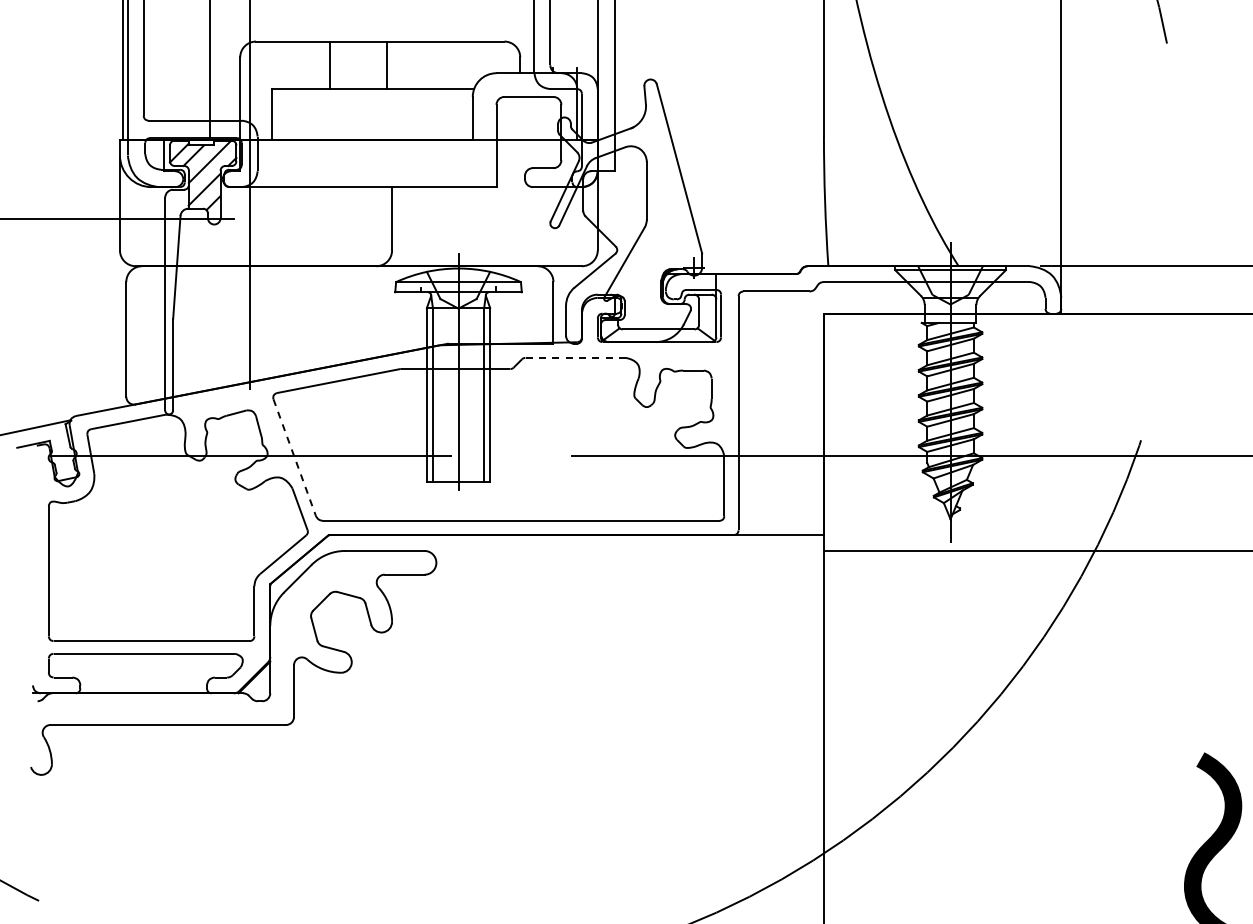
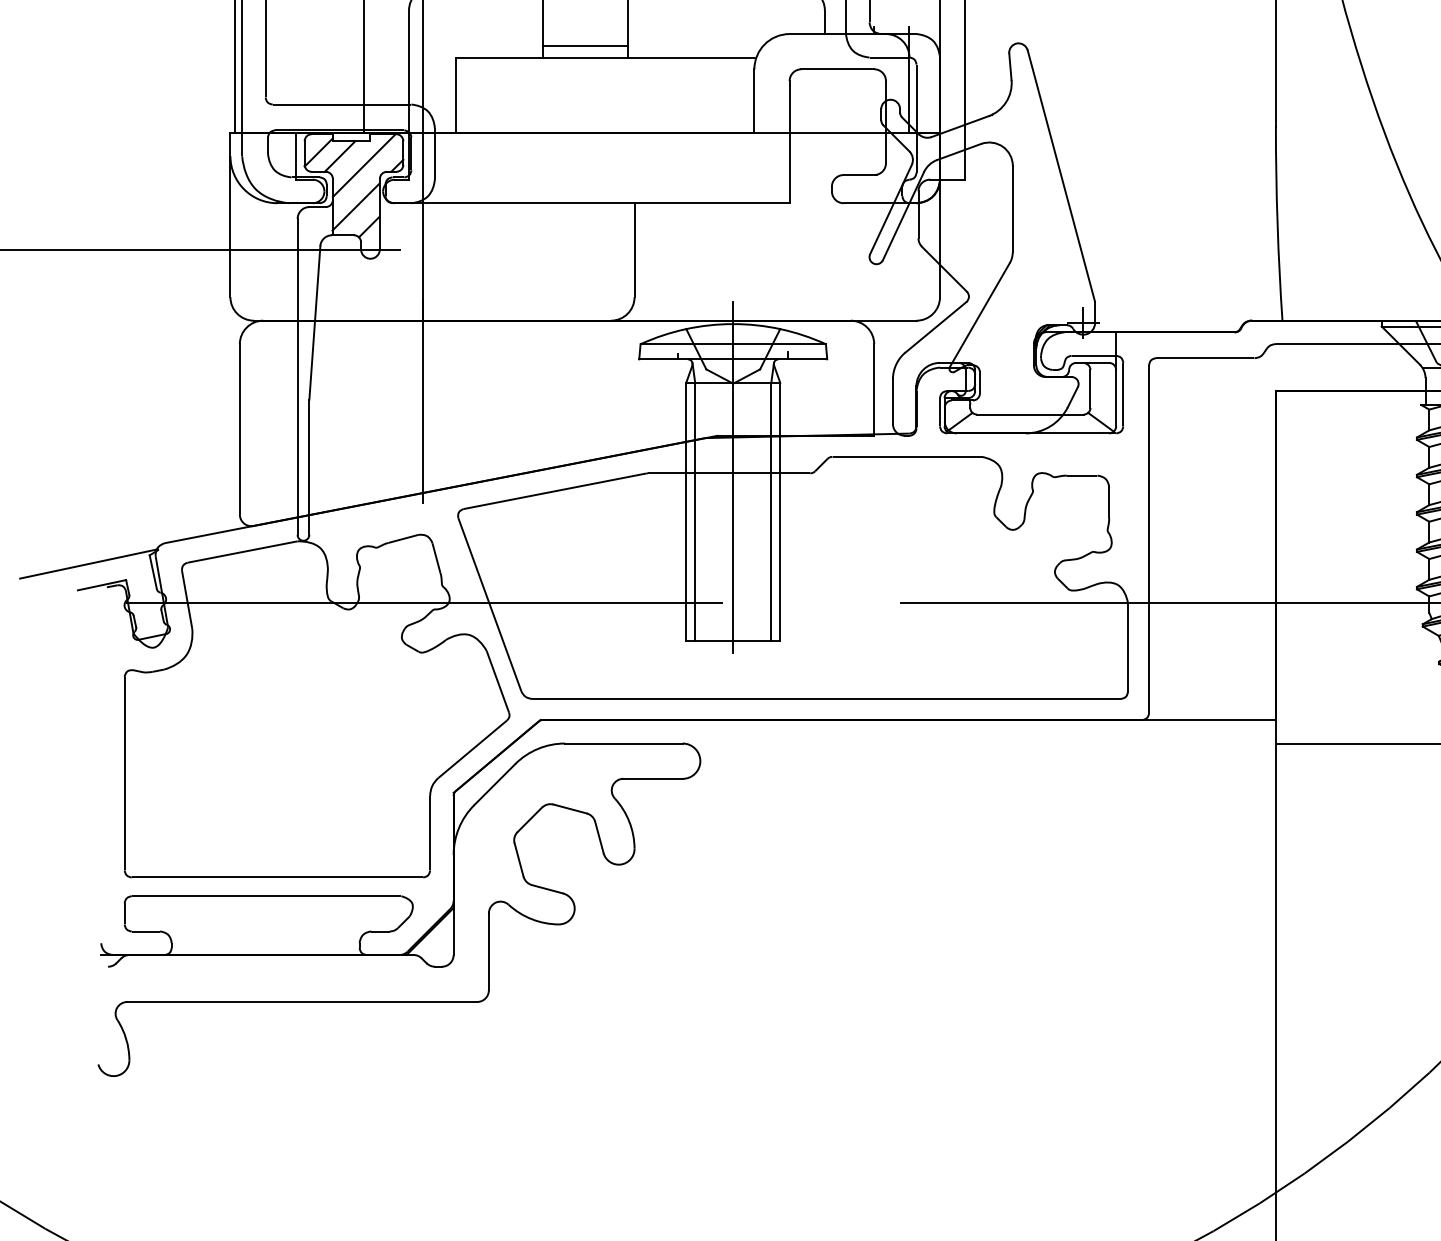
line: (358, 81) -> (584, 46), added
line: (575, 357) -> (906, 456), dashed -> solid
line: (294, 457) -> (489, 604), dashed -> solid

